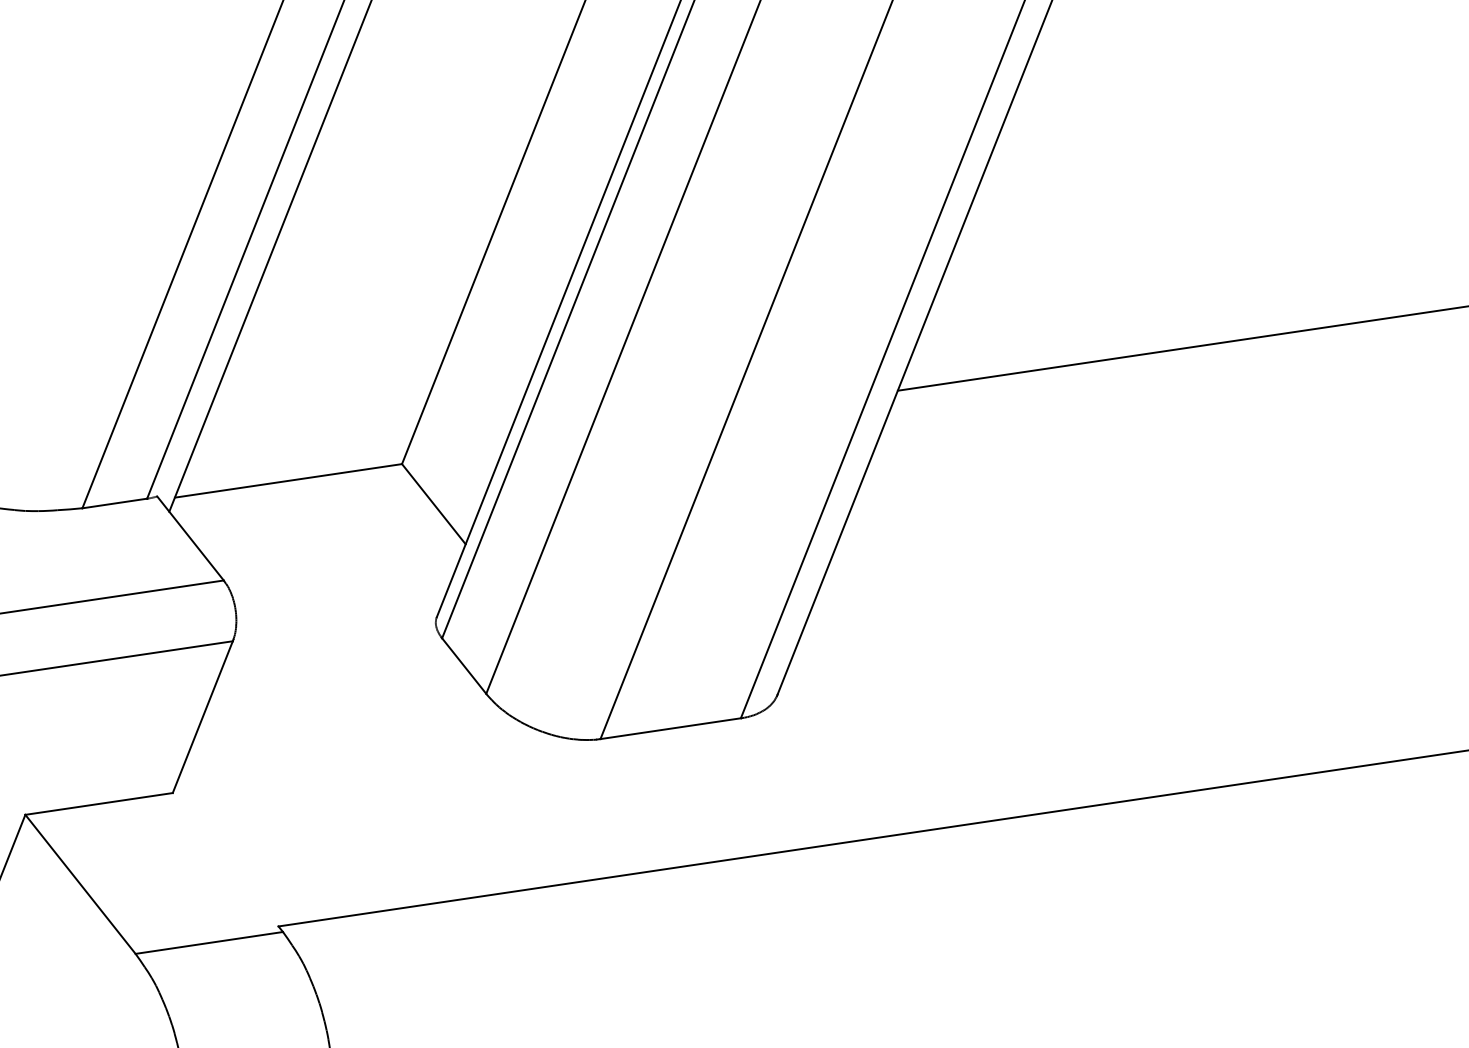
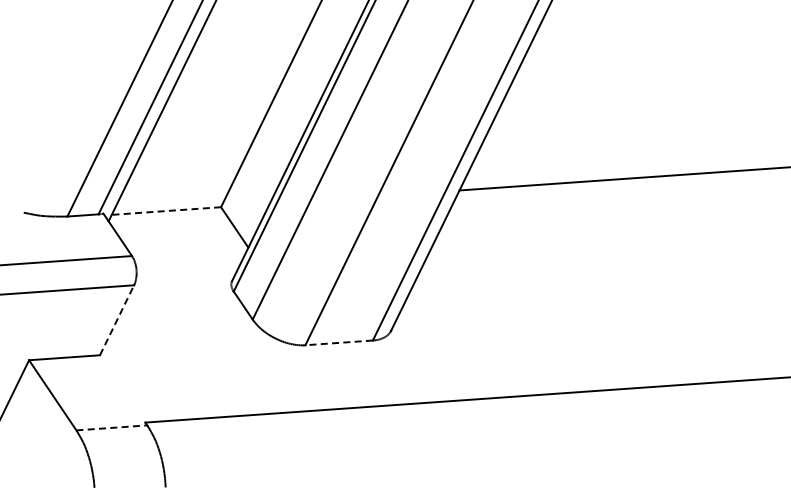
line: (288, 481) -> (166, 211), solid -> dashed
line: (203, 717) -> (117, 320), solid -> dashed
line: (671, 727) -> (339, 342), solid -> dashed
line: (208, 942) -> (111, 427), solid -> dashed

